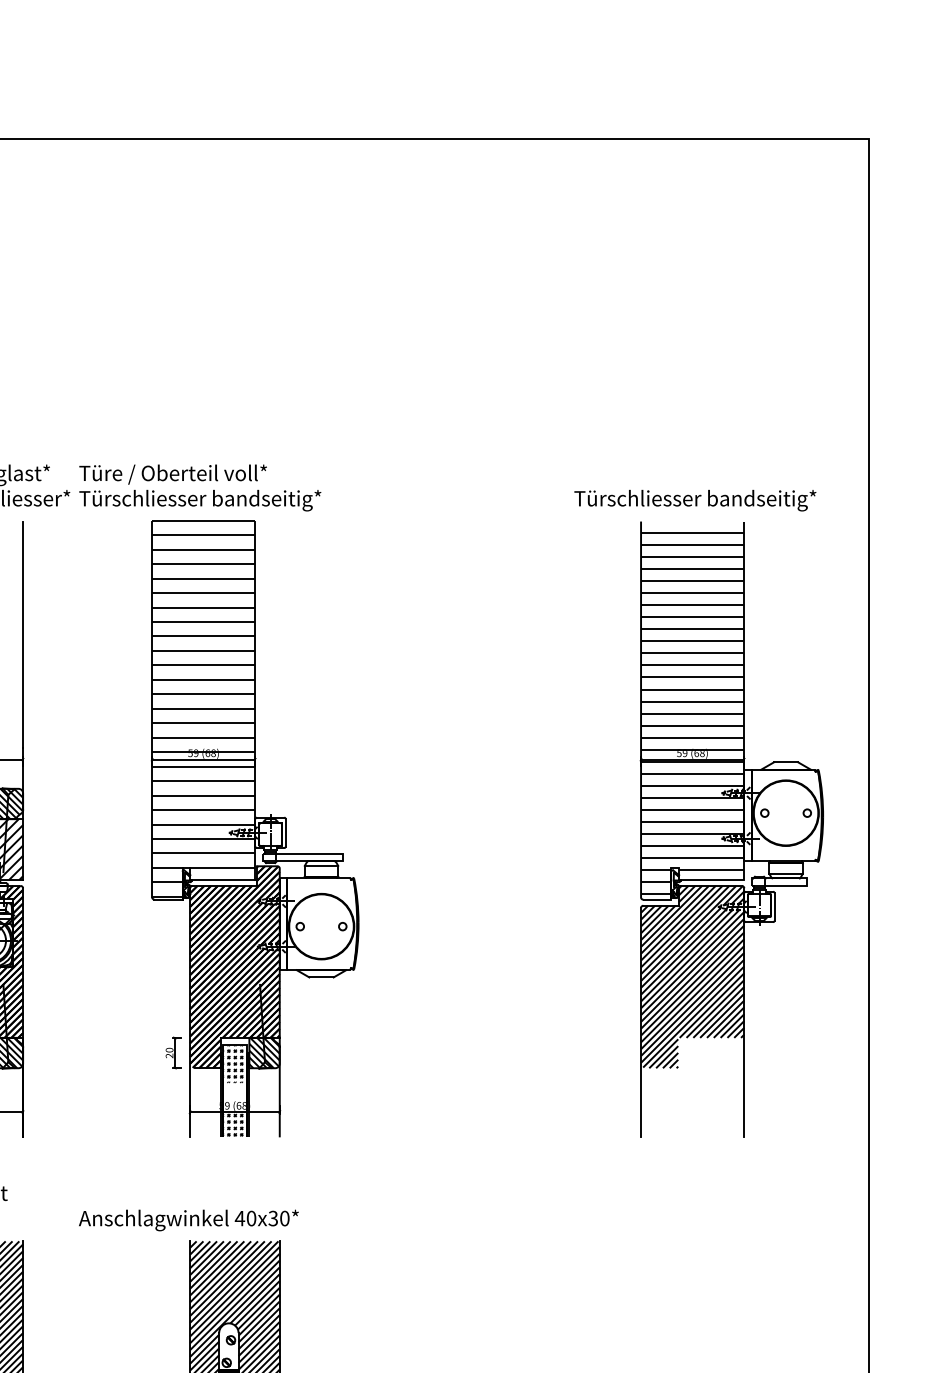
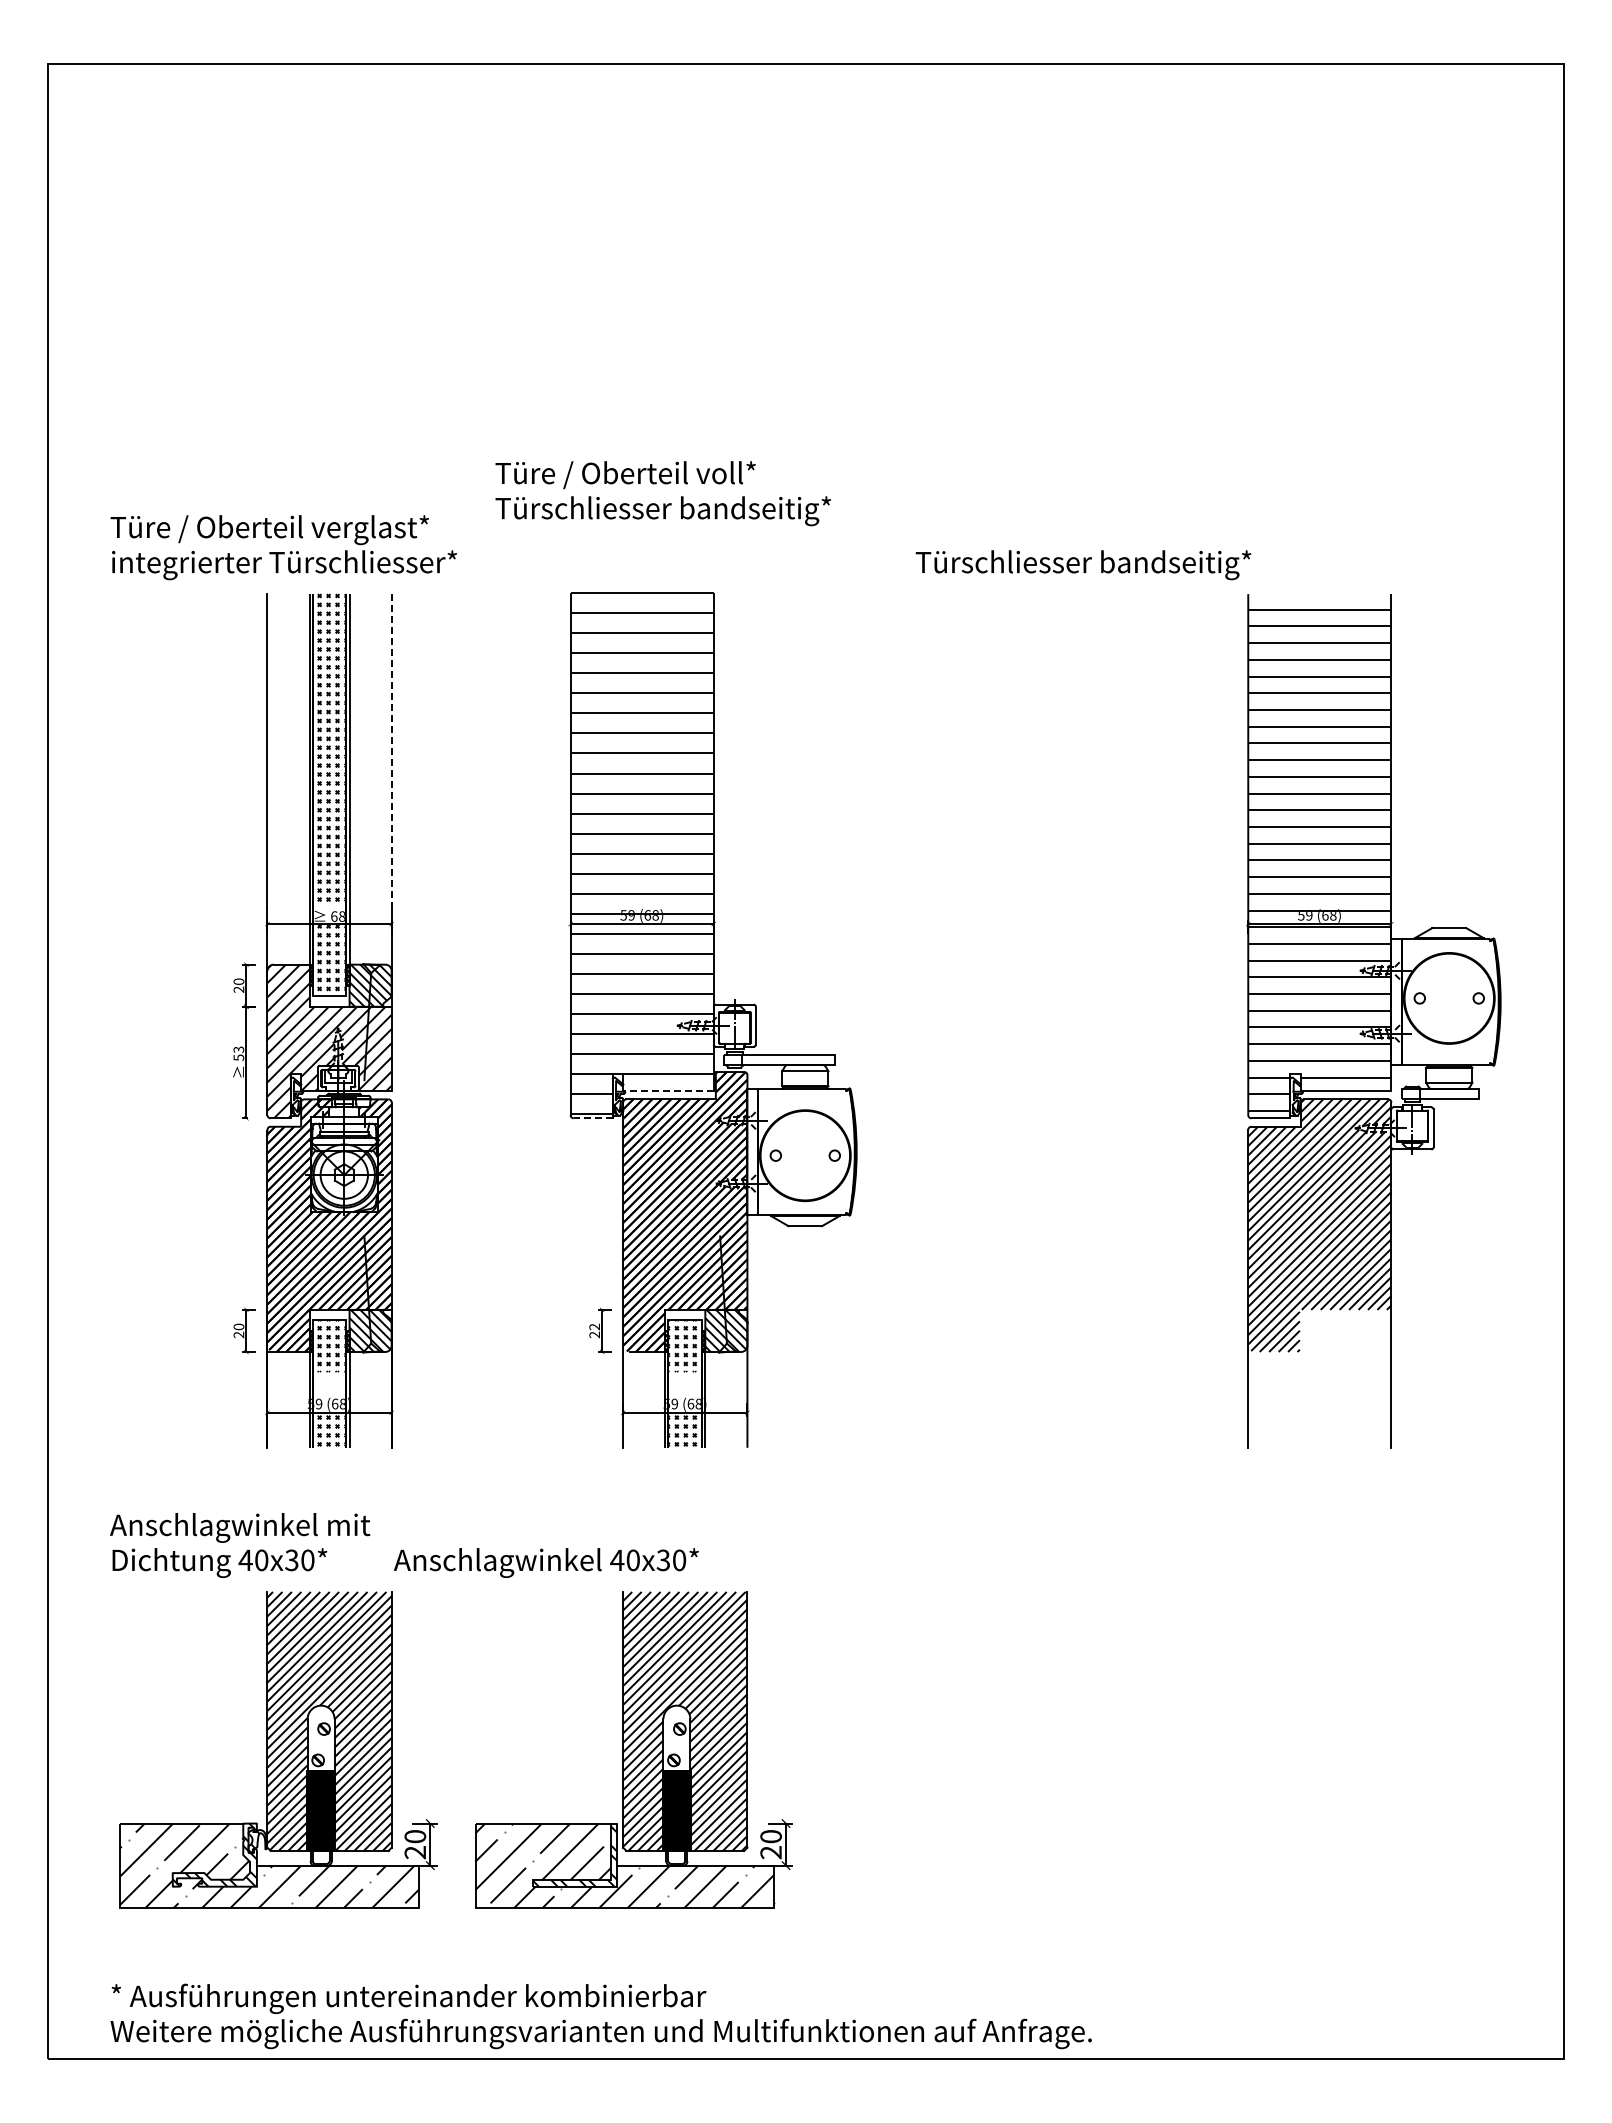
text: (199, 487) -> (662, 493), moved
text: (695, 500) -> (1083, 565), moved
line: (22, 635) -> (391, 751), solid -> dashed
line: (222, 879) -> (667, 1090), solid -> dashed
line: (167, 899) -> (592, 1118), solid -> dashed
text: (169, 1049) -> (594, 1326), 20 -> 22
text: (188, 1220) -> (546, 1562), moved

